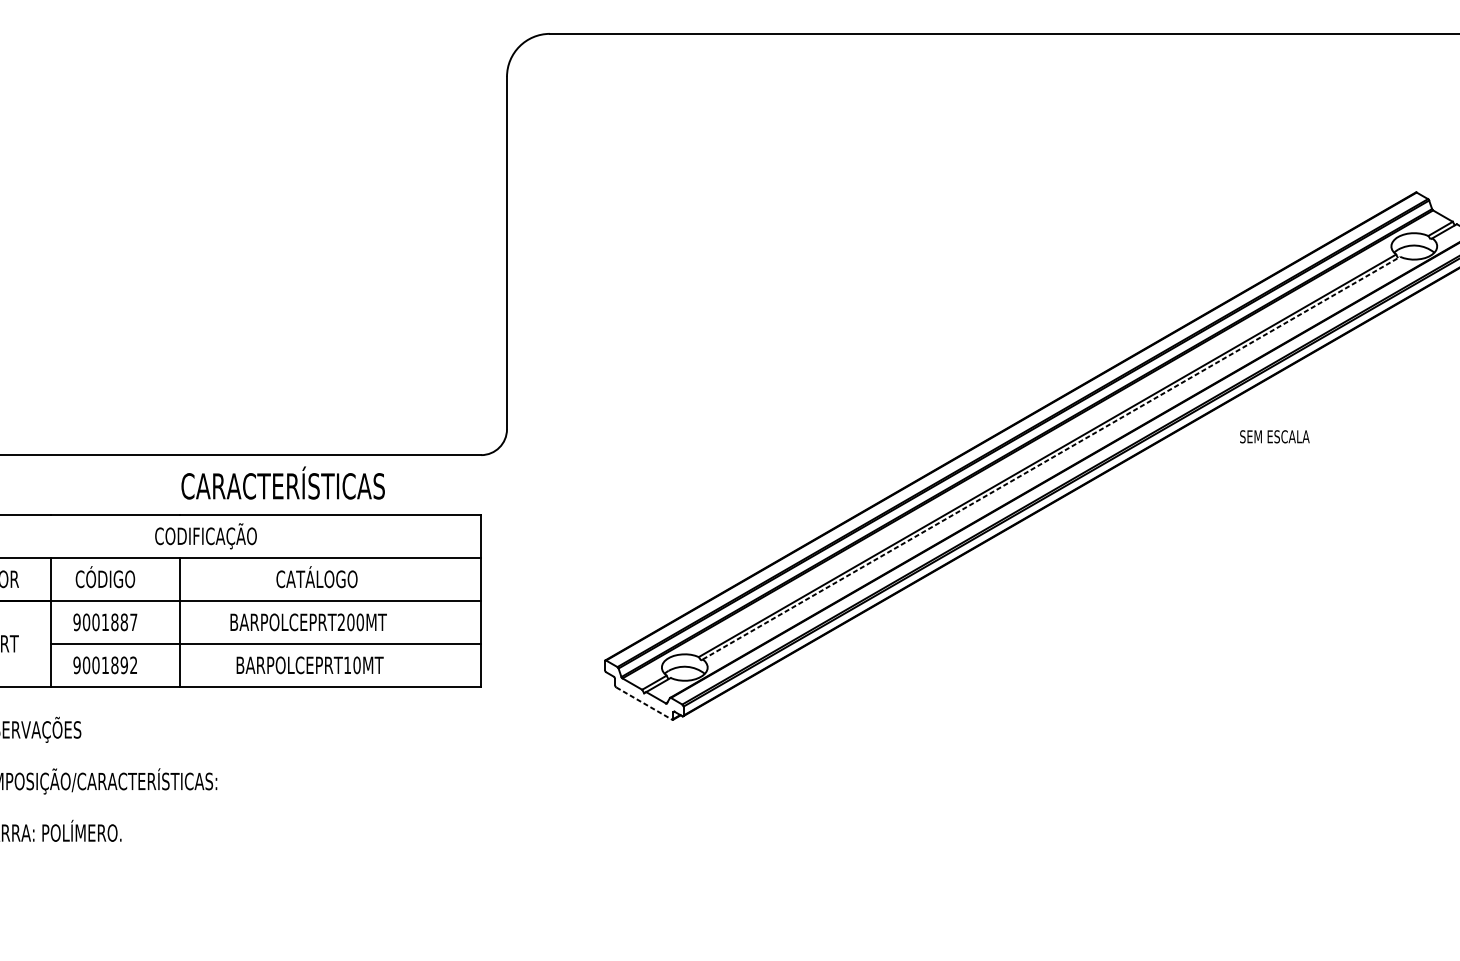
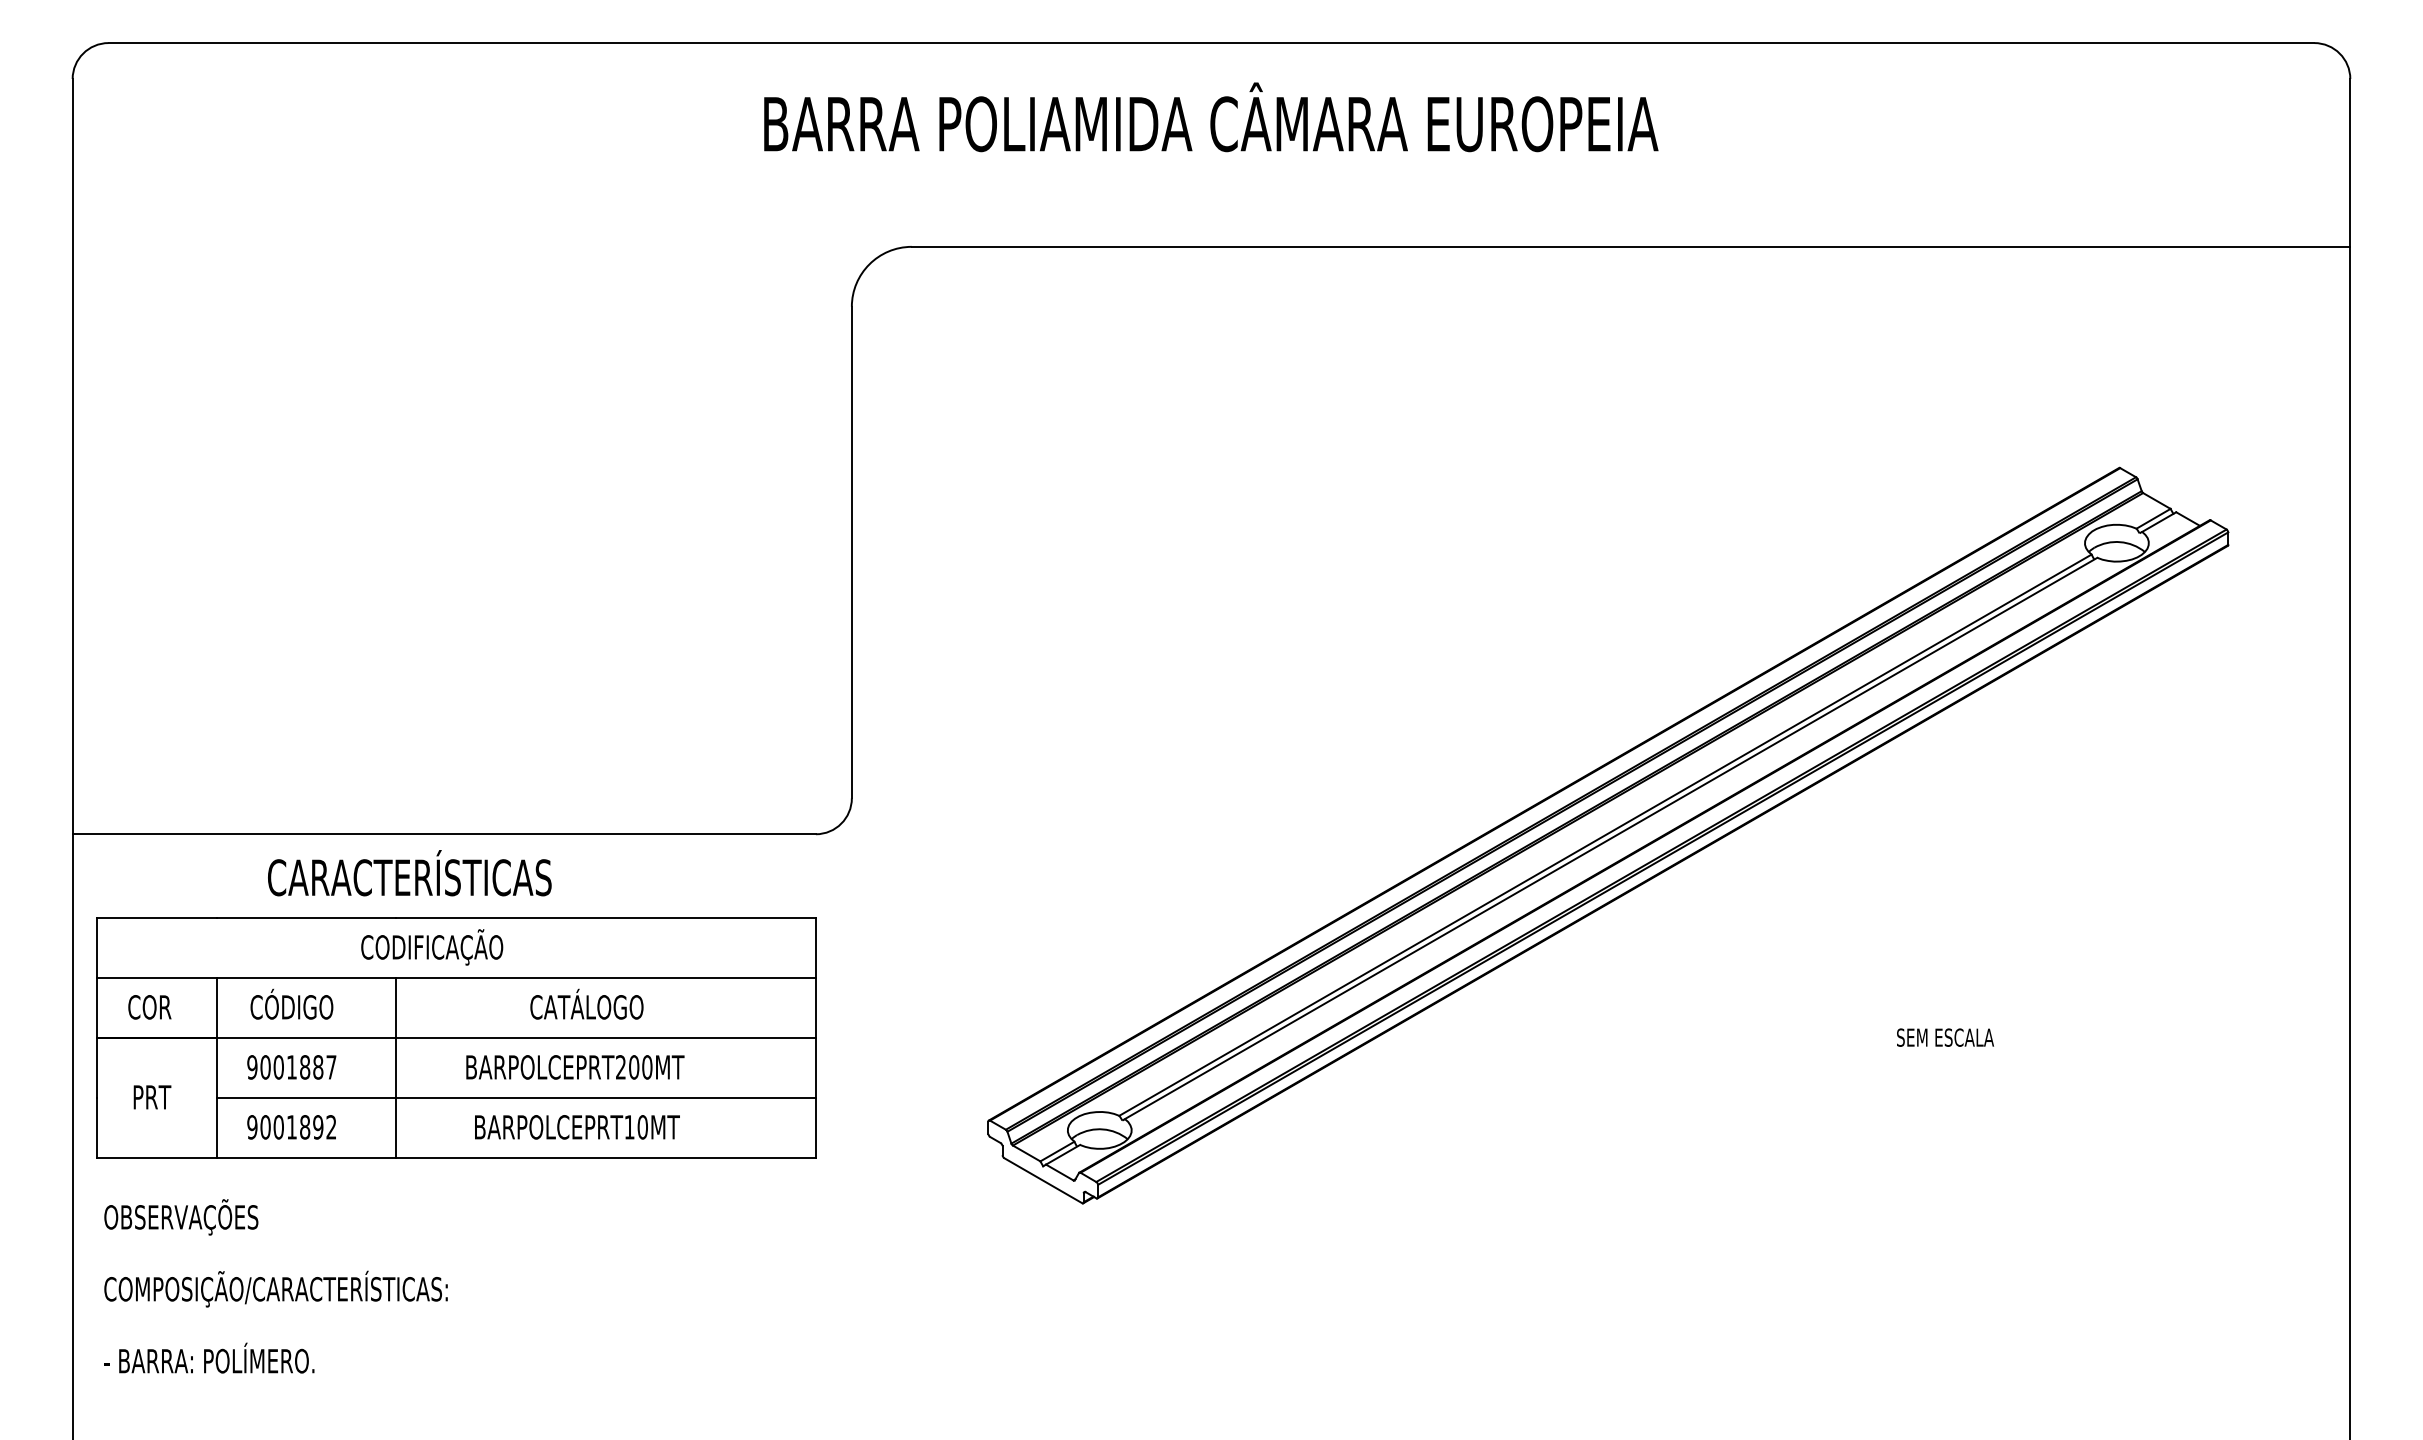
text: (1274, 436) -> (1945, 1037), moved
line: (1051, 458) -> (1611, 838), dashed -> solid
text: (282, 483) -> (409, 873), moved
line: (644, 703) -> (1043, 1180), dashed -> solid

